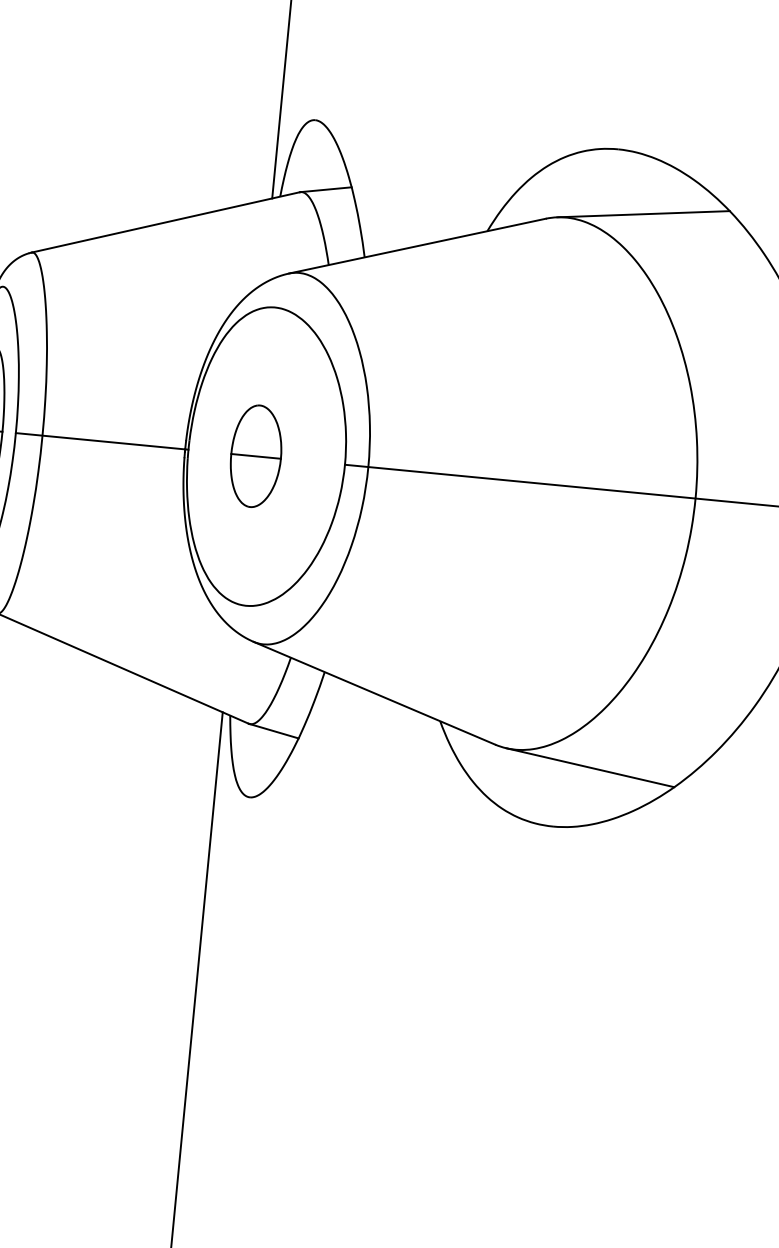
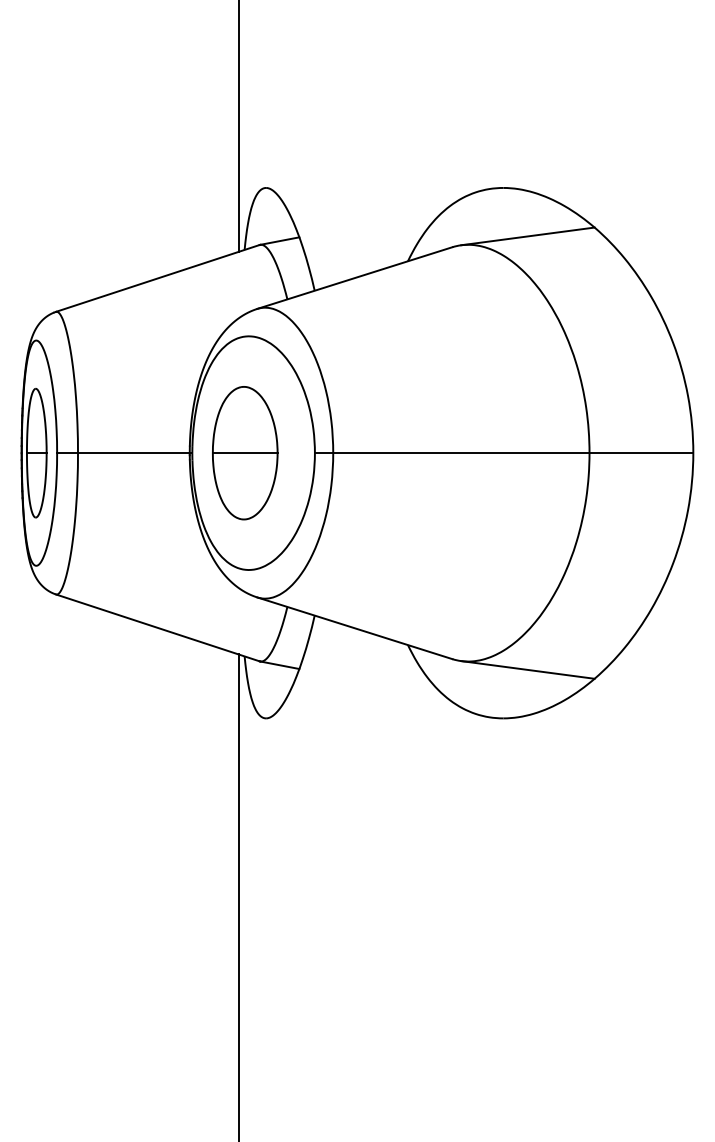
part: (256, 456) -> (245, 453), size x1.67

